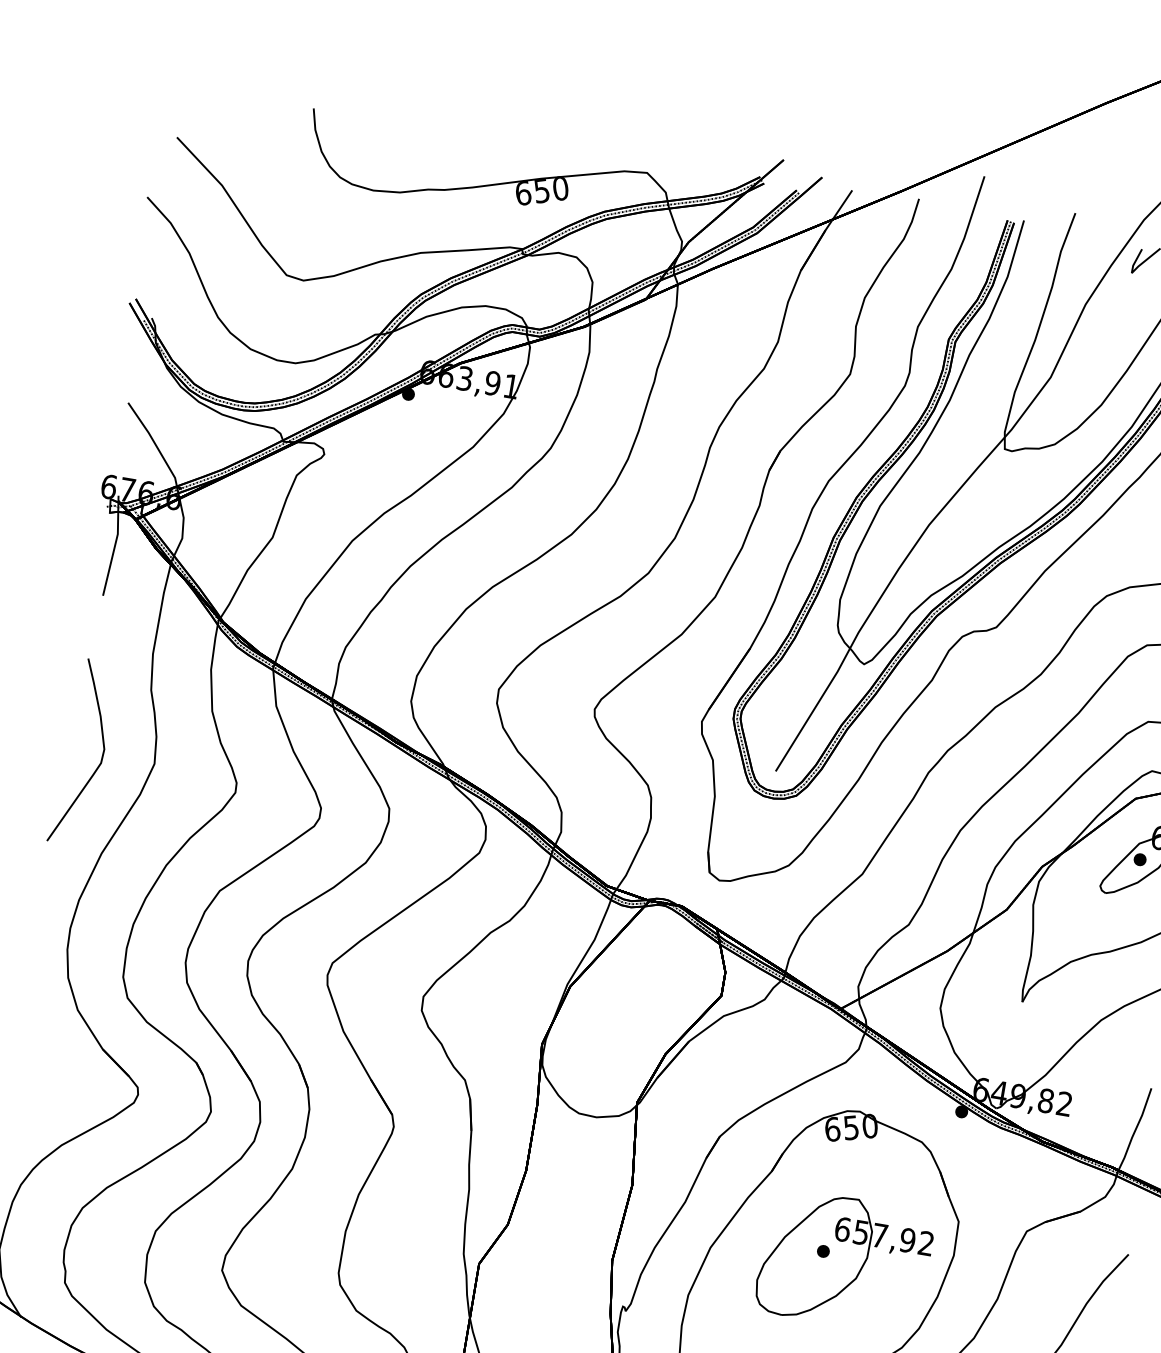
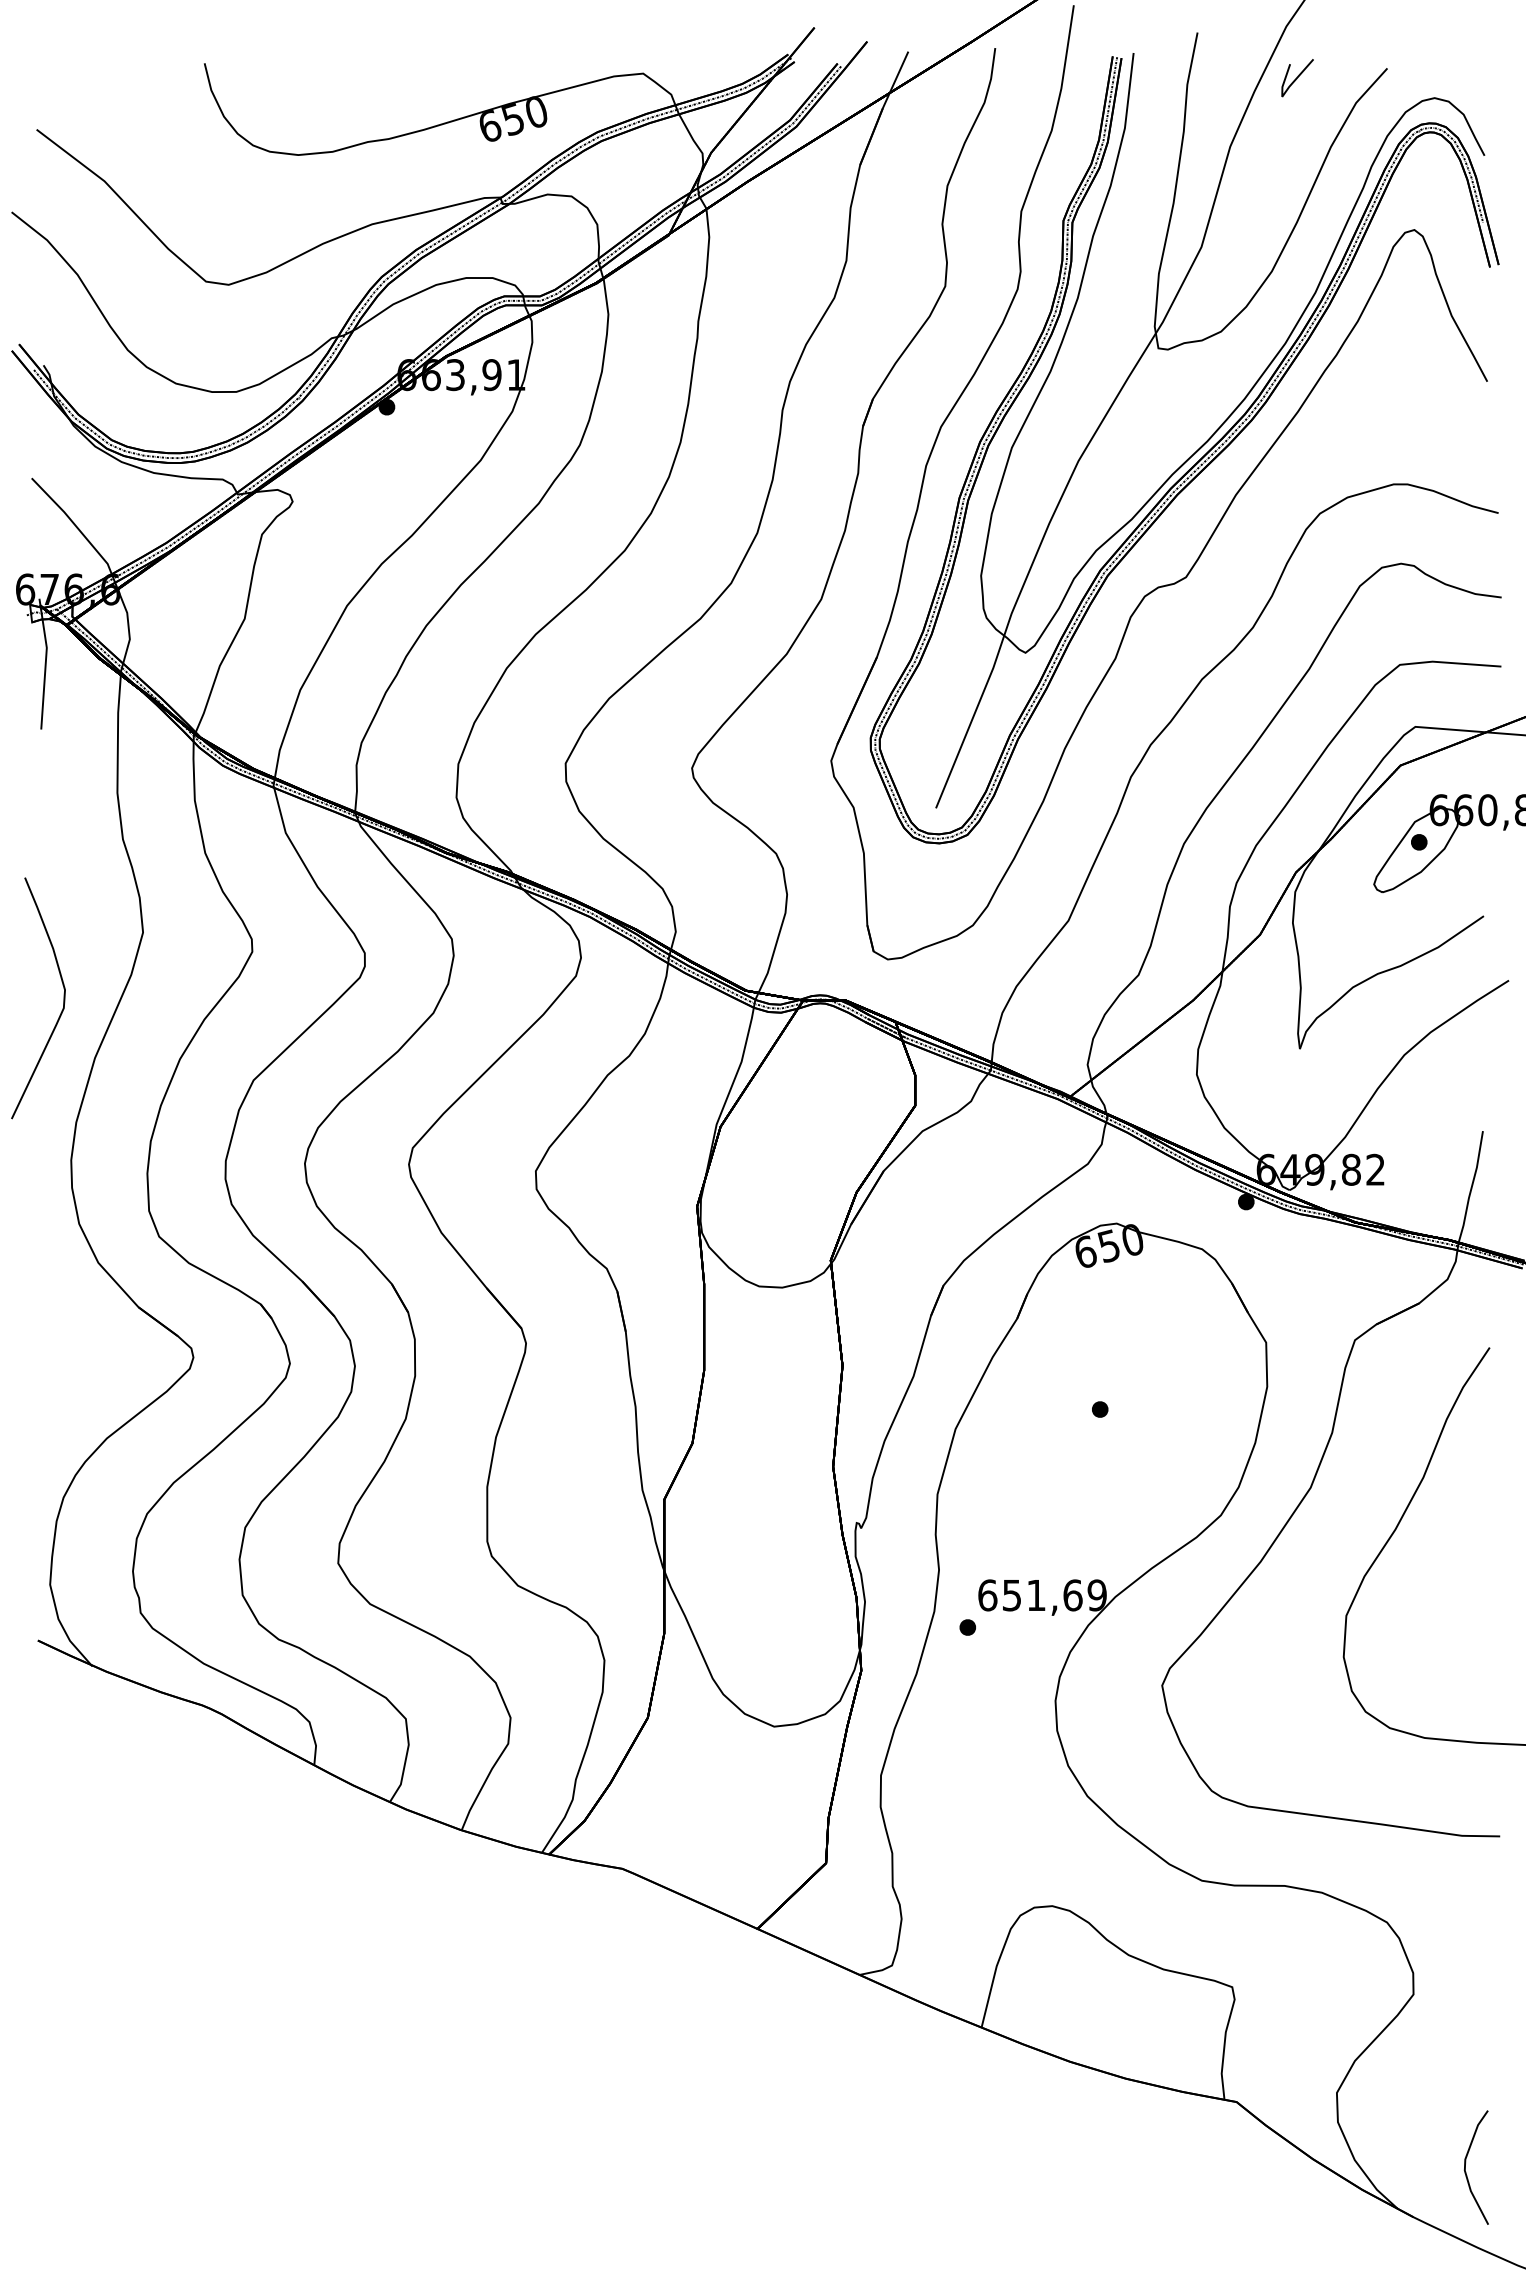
curve: (102, 755) -> (63, 998), moved
part: (844, 1261) -> (1129, 1417), removed

